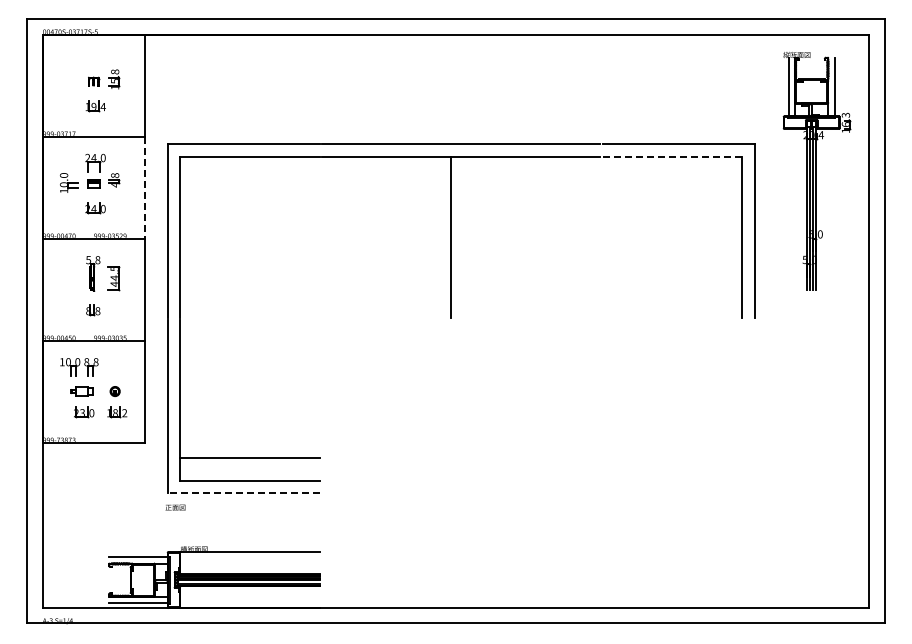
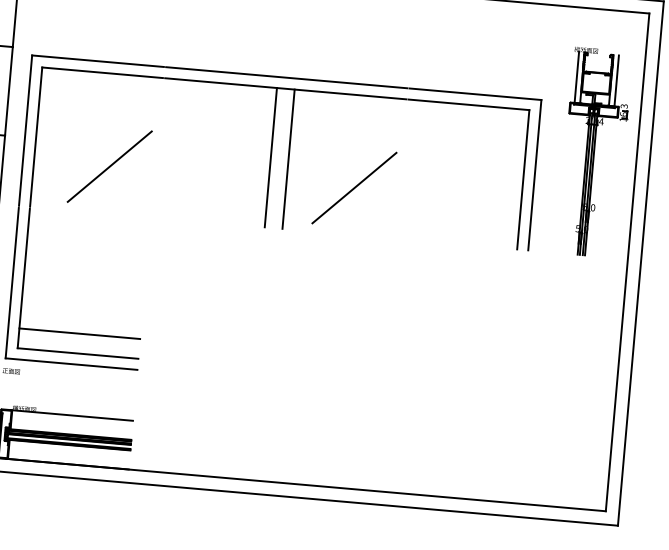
line: (672, 157) -> (469, 105), dashed -> solid
part: (816, 171) -> (594, 152), moved
line: (144, 188) -> (8, 92), dashed -> solid
line: (471, 237) -> (288, 159), added
line: (267, 263) -> (109, 166), added
line: (549, 263) -> (354, 187), added
line: (243, 493) -> (71, 364), dashed -> solid

